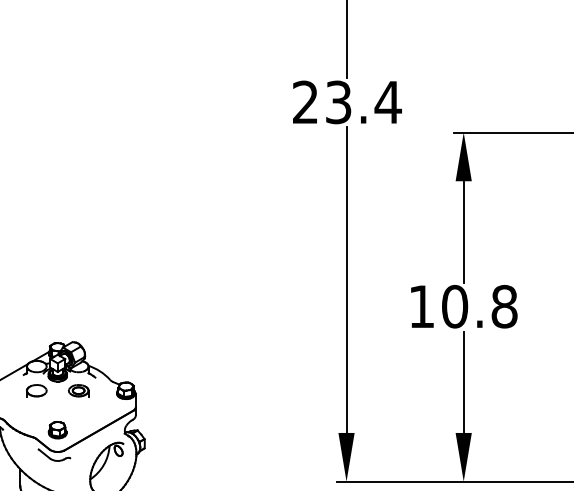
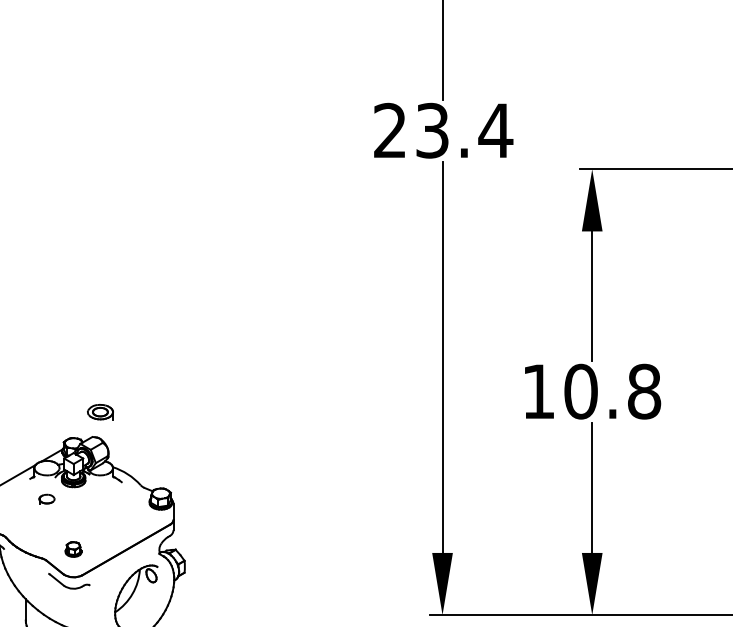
part: (36, 390) -> (46, 498), size x0.6
part: (78, 390) -> (100, 411), moved
part: (57, 430) -> (73, 549), size x0.7

